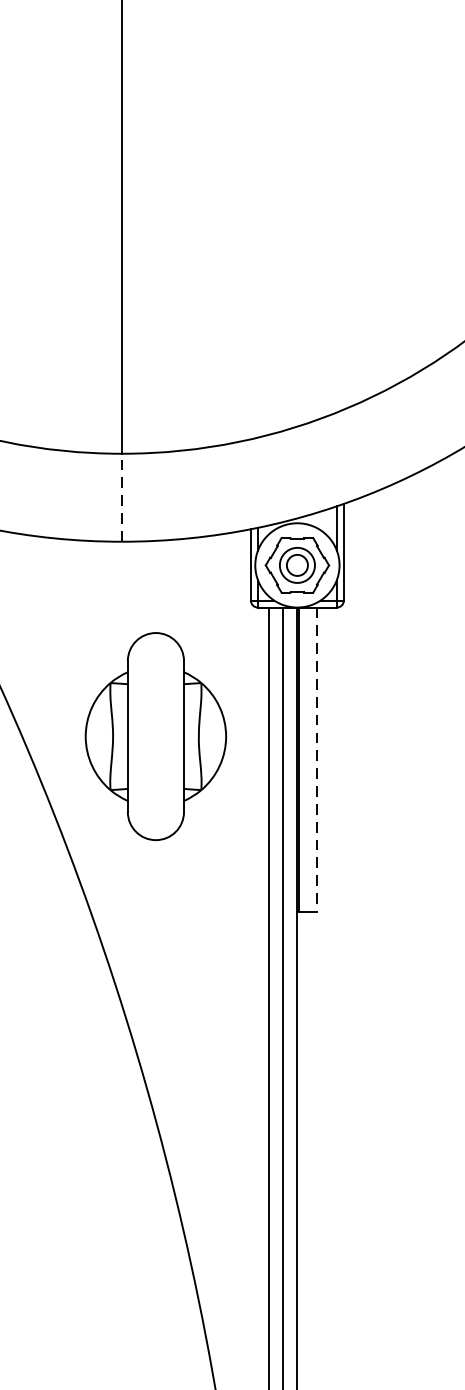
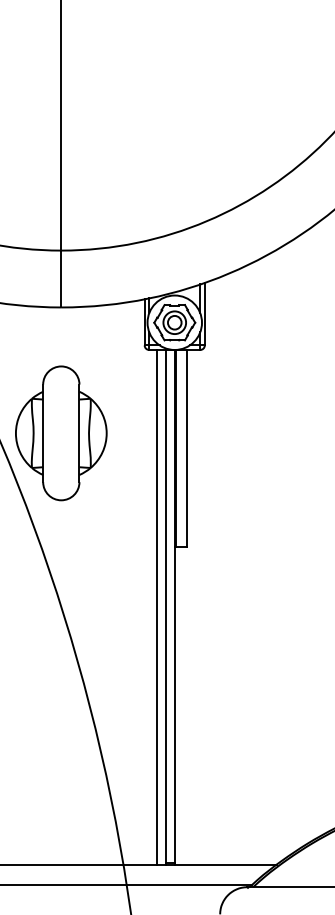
line: (122, 496) -> (61, 278), dashed -> solid
part: (156, 736) -> (61, 433), moved
line: (317, 759) -> (187, 448), dashed -> solid

